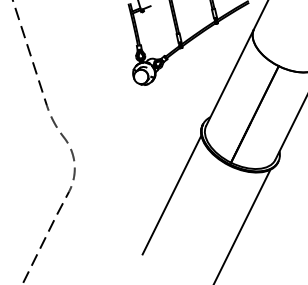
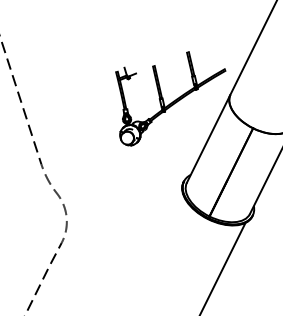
line: (171, 194) -> (155, 245), removed

